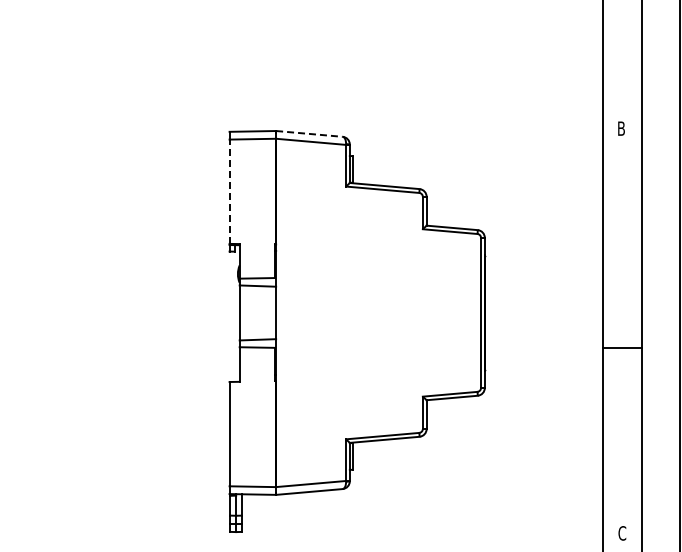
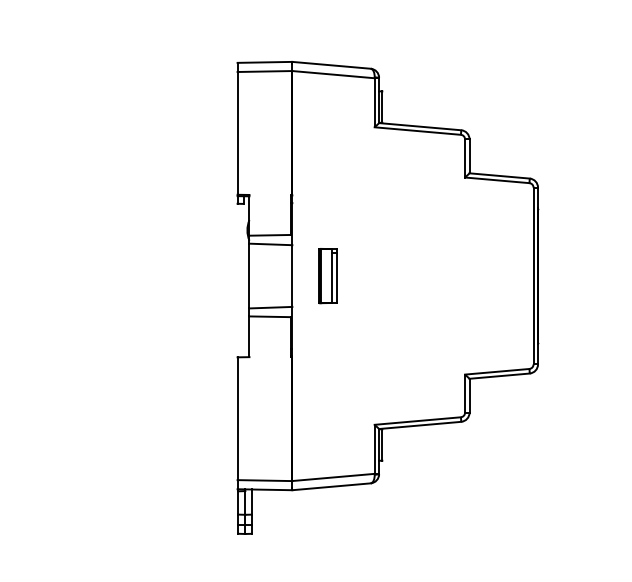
line: (309, 133) -> (331, 64), dashed -> solid
line: (229, 191) -> (237, 133), dashed -> solid
part: (306, 312) -> (328, 275), added

